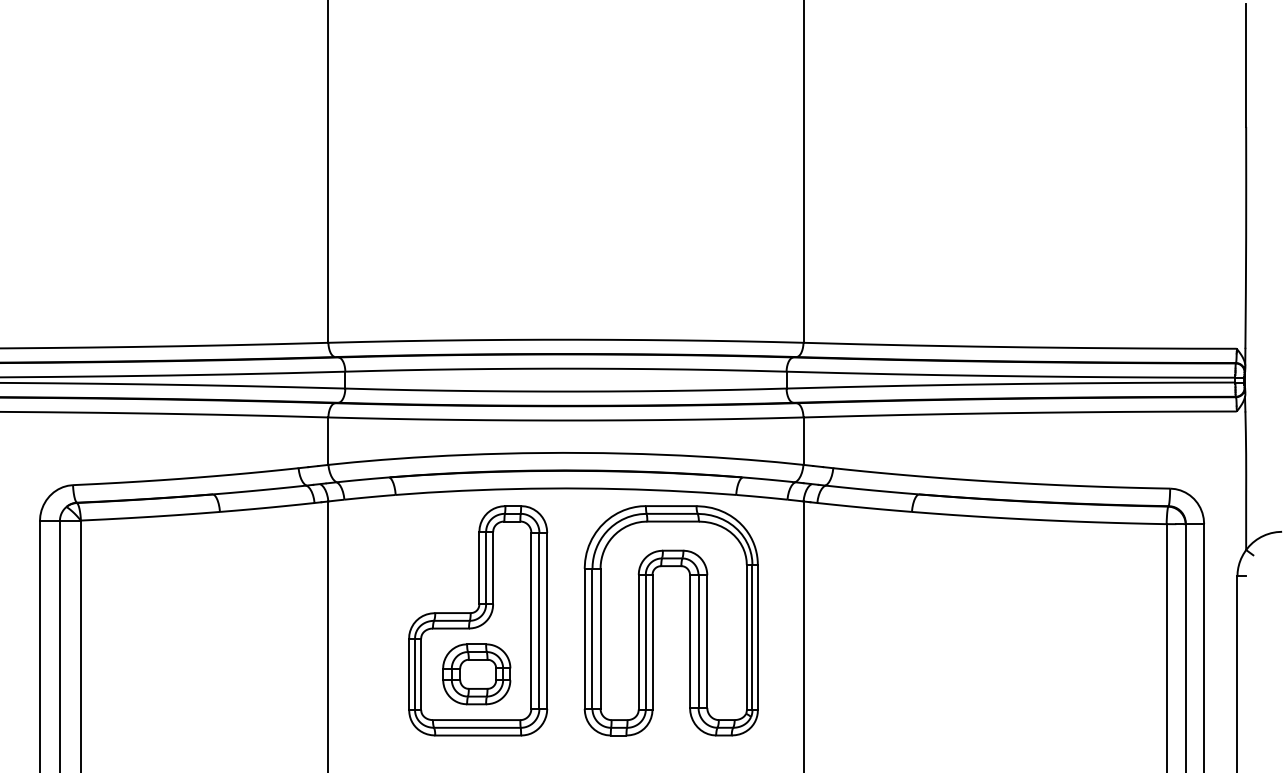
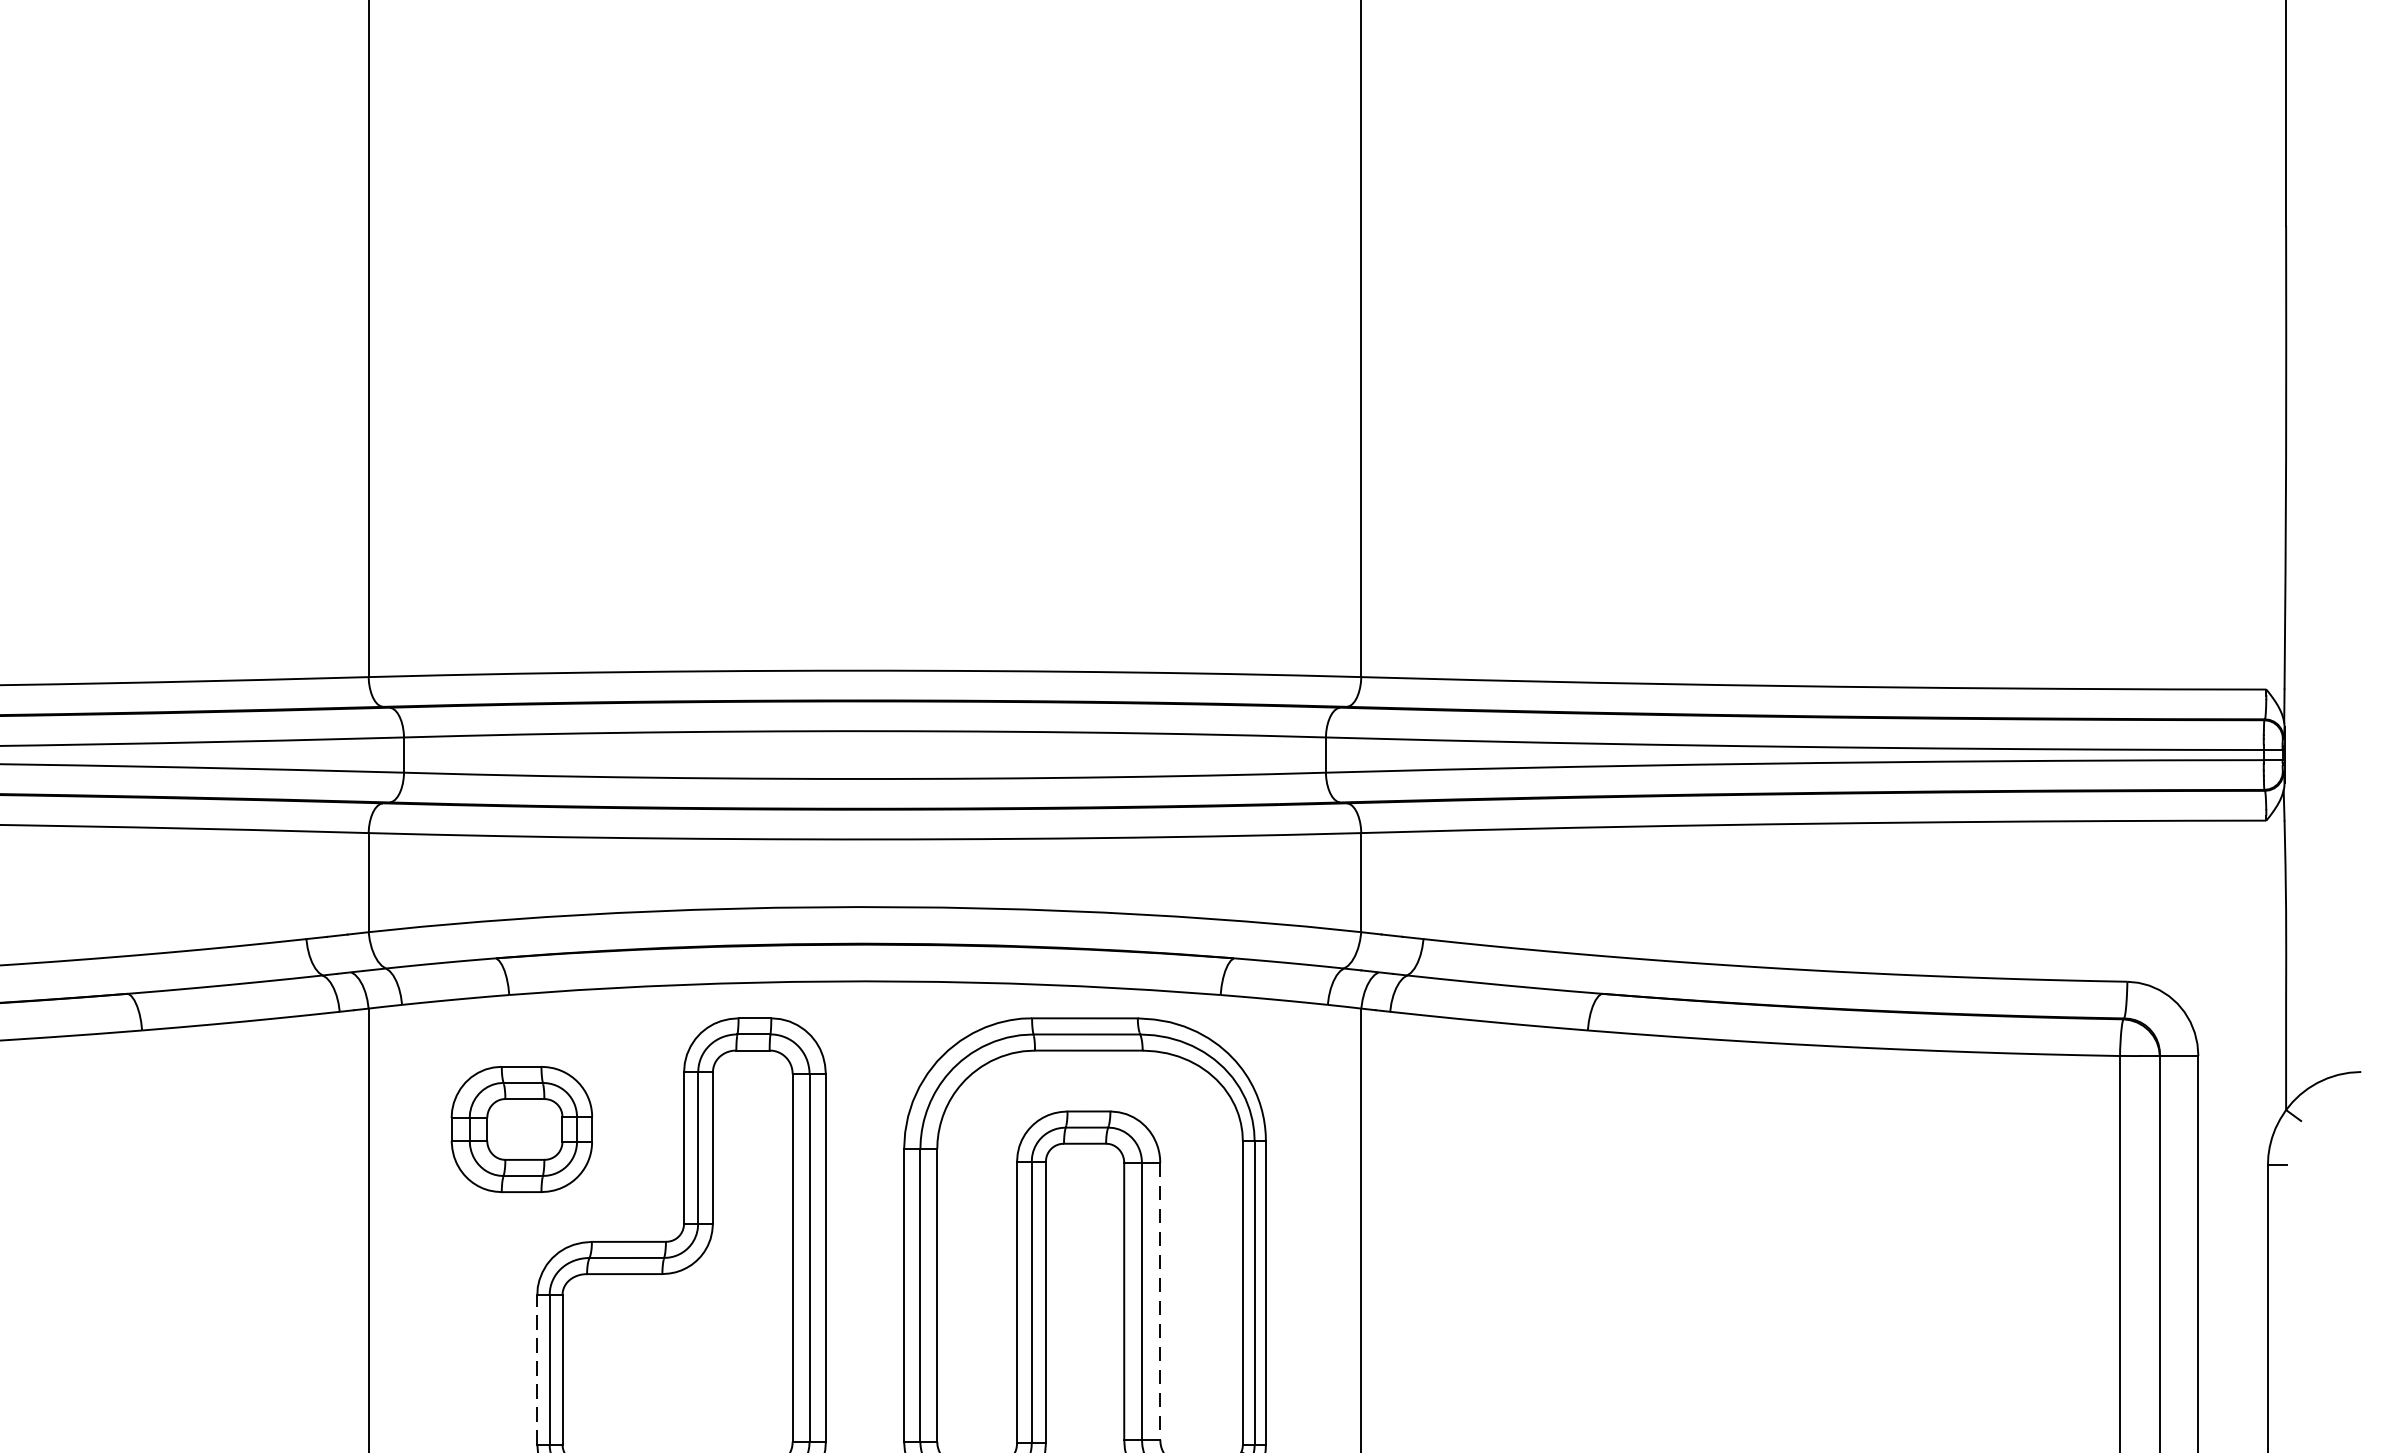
line: (707, 642) -> (1160, 1303), solid -> dashed
line: (409, 674) -> (538, 1370), solid -> dashed
part: (476, 674) -> (521, 1129), moved

